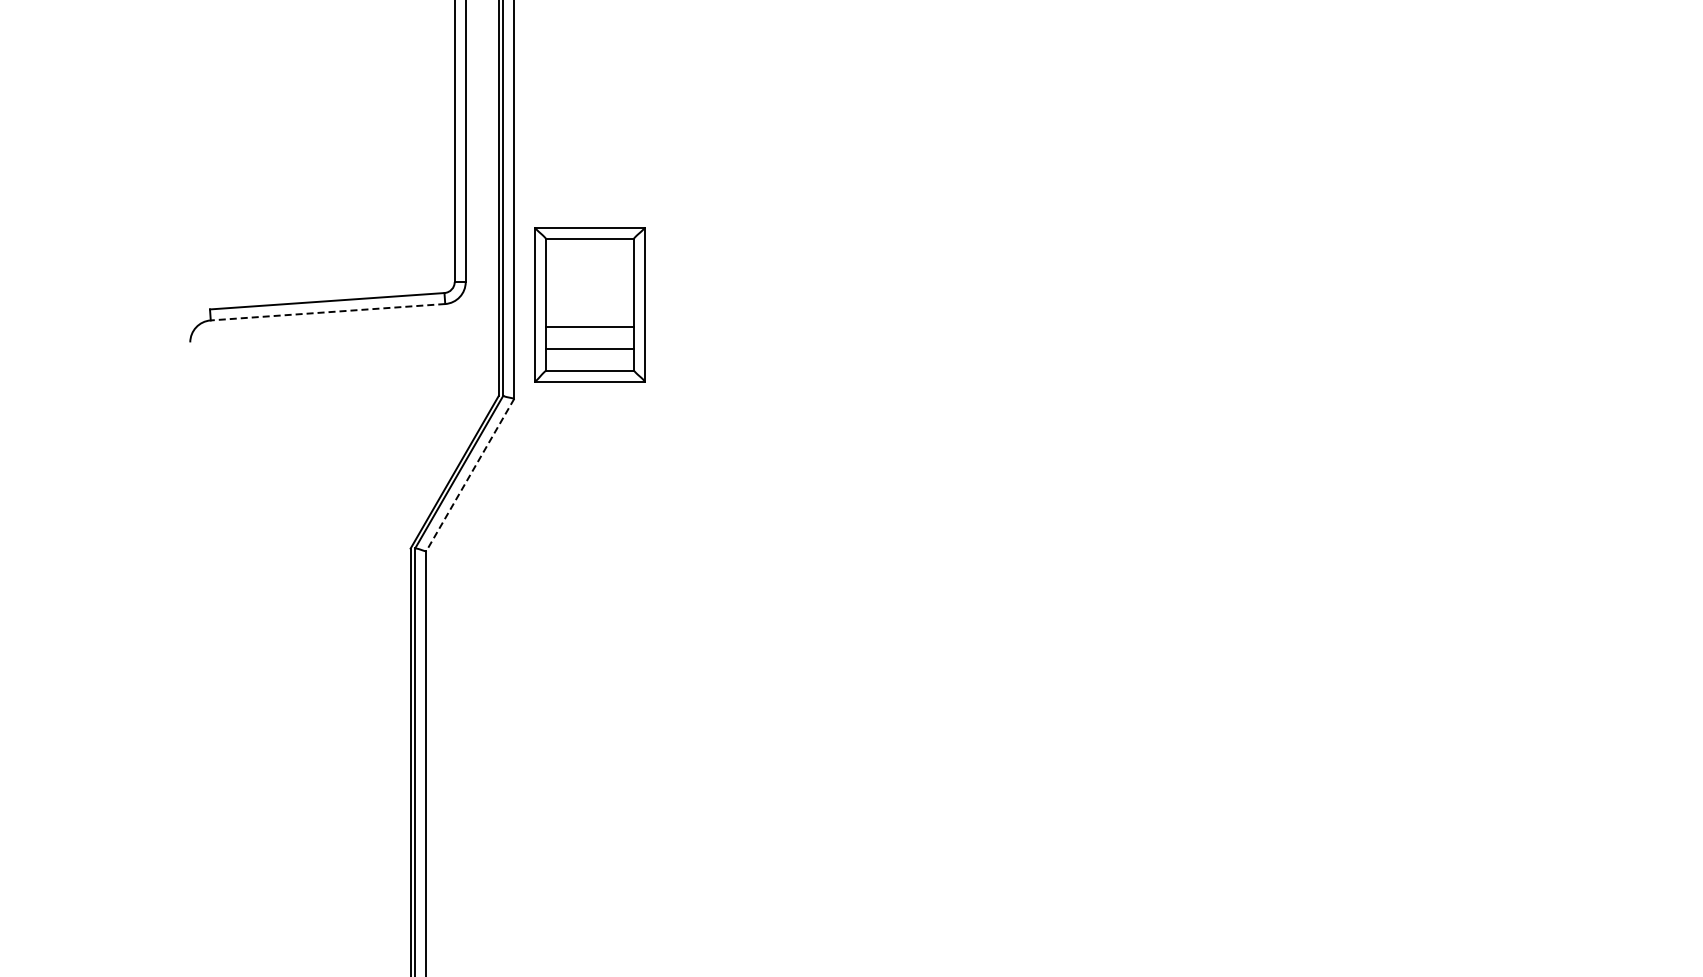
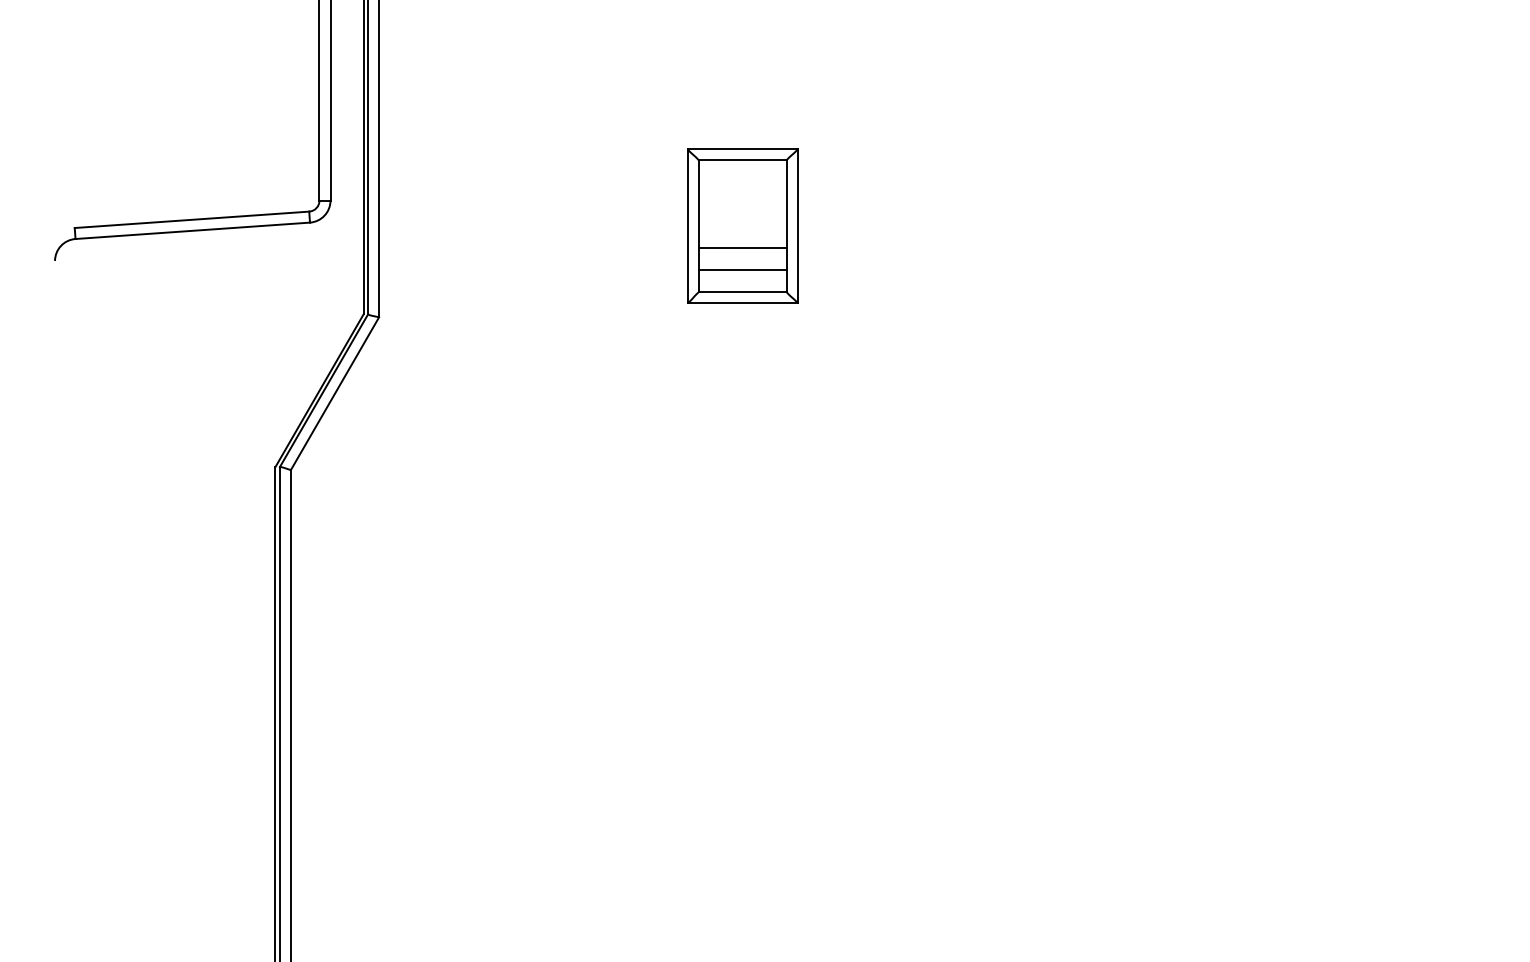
part: (589, 304) -> (742, 226), moved
line: (328, 312) -> (193, 231), dashed -> solid
line: (470, 475) -> (335, 394), dashed -> solid

